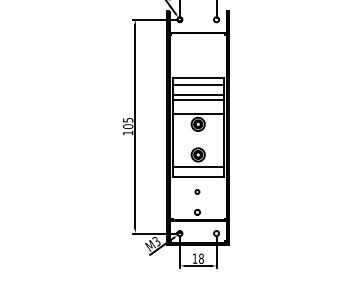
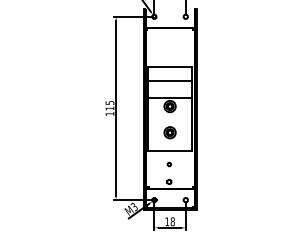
line: (197, 85) -> (169, 73), removed
line: (197, 99) -> (169, 85), removed
text: (128, 126) -> (110, 108), 105 -> 115
line: (197, 167) -> (169, 143), removed

